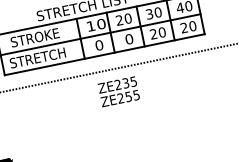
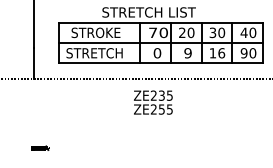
text: (90, 26) -> (152, 32), 10 -> 70
text: (183, 28) -> (243, 53), 20 -> 90
text: (158, 33) -> (217, 53), 20 -> 16
text: (128, 39) -> (187, 53), 0 -> 9
text: (119, 91) -> (153, 102), moved

